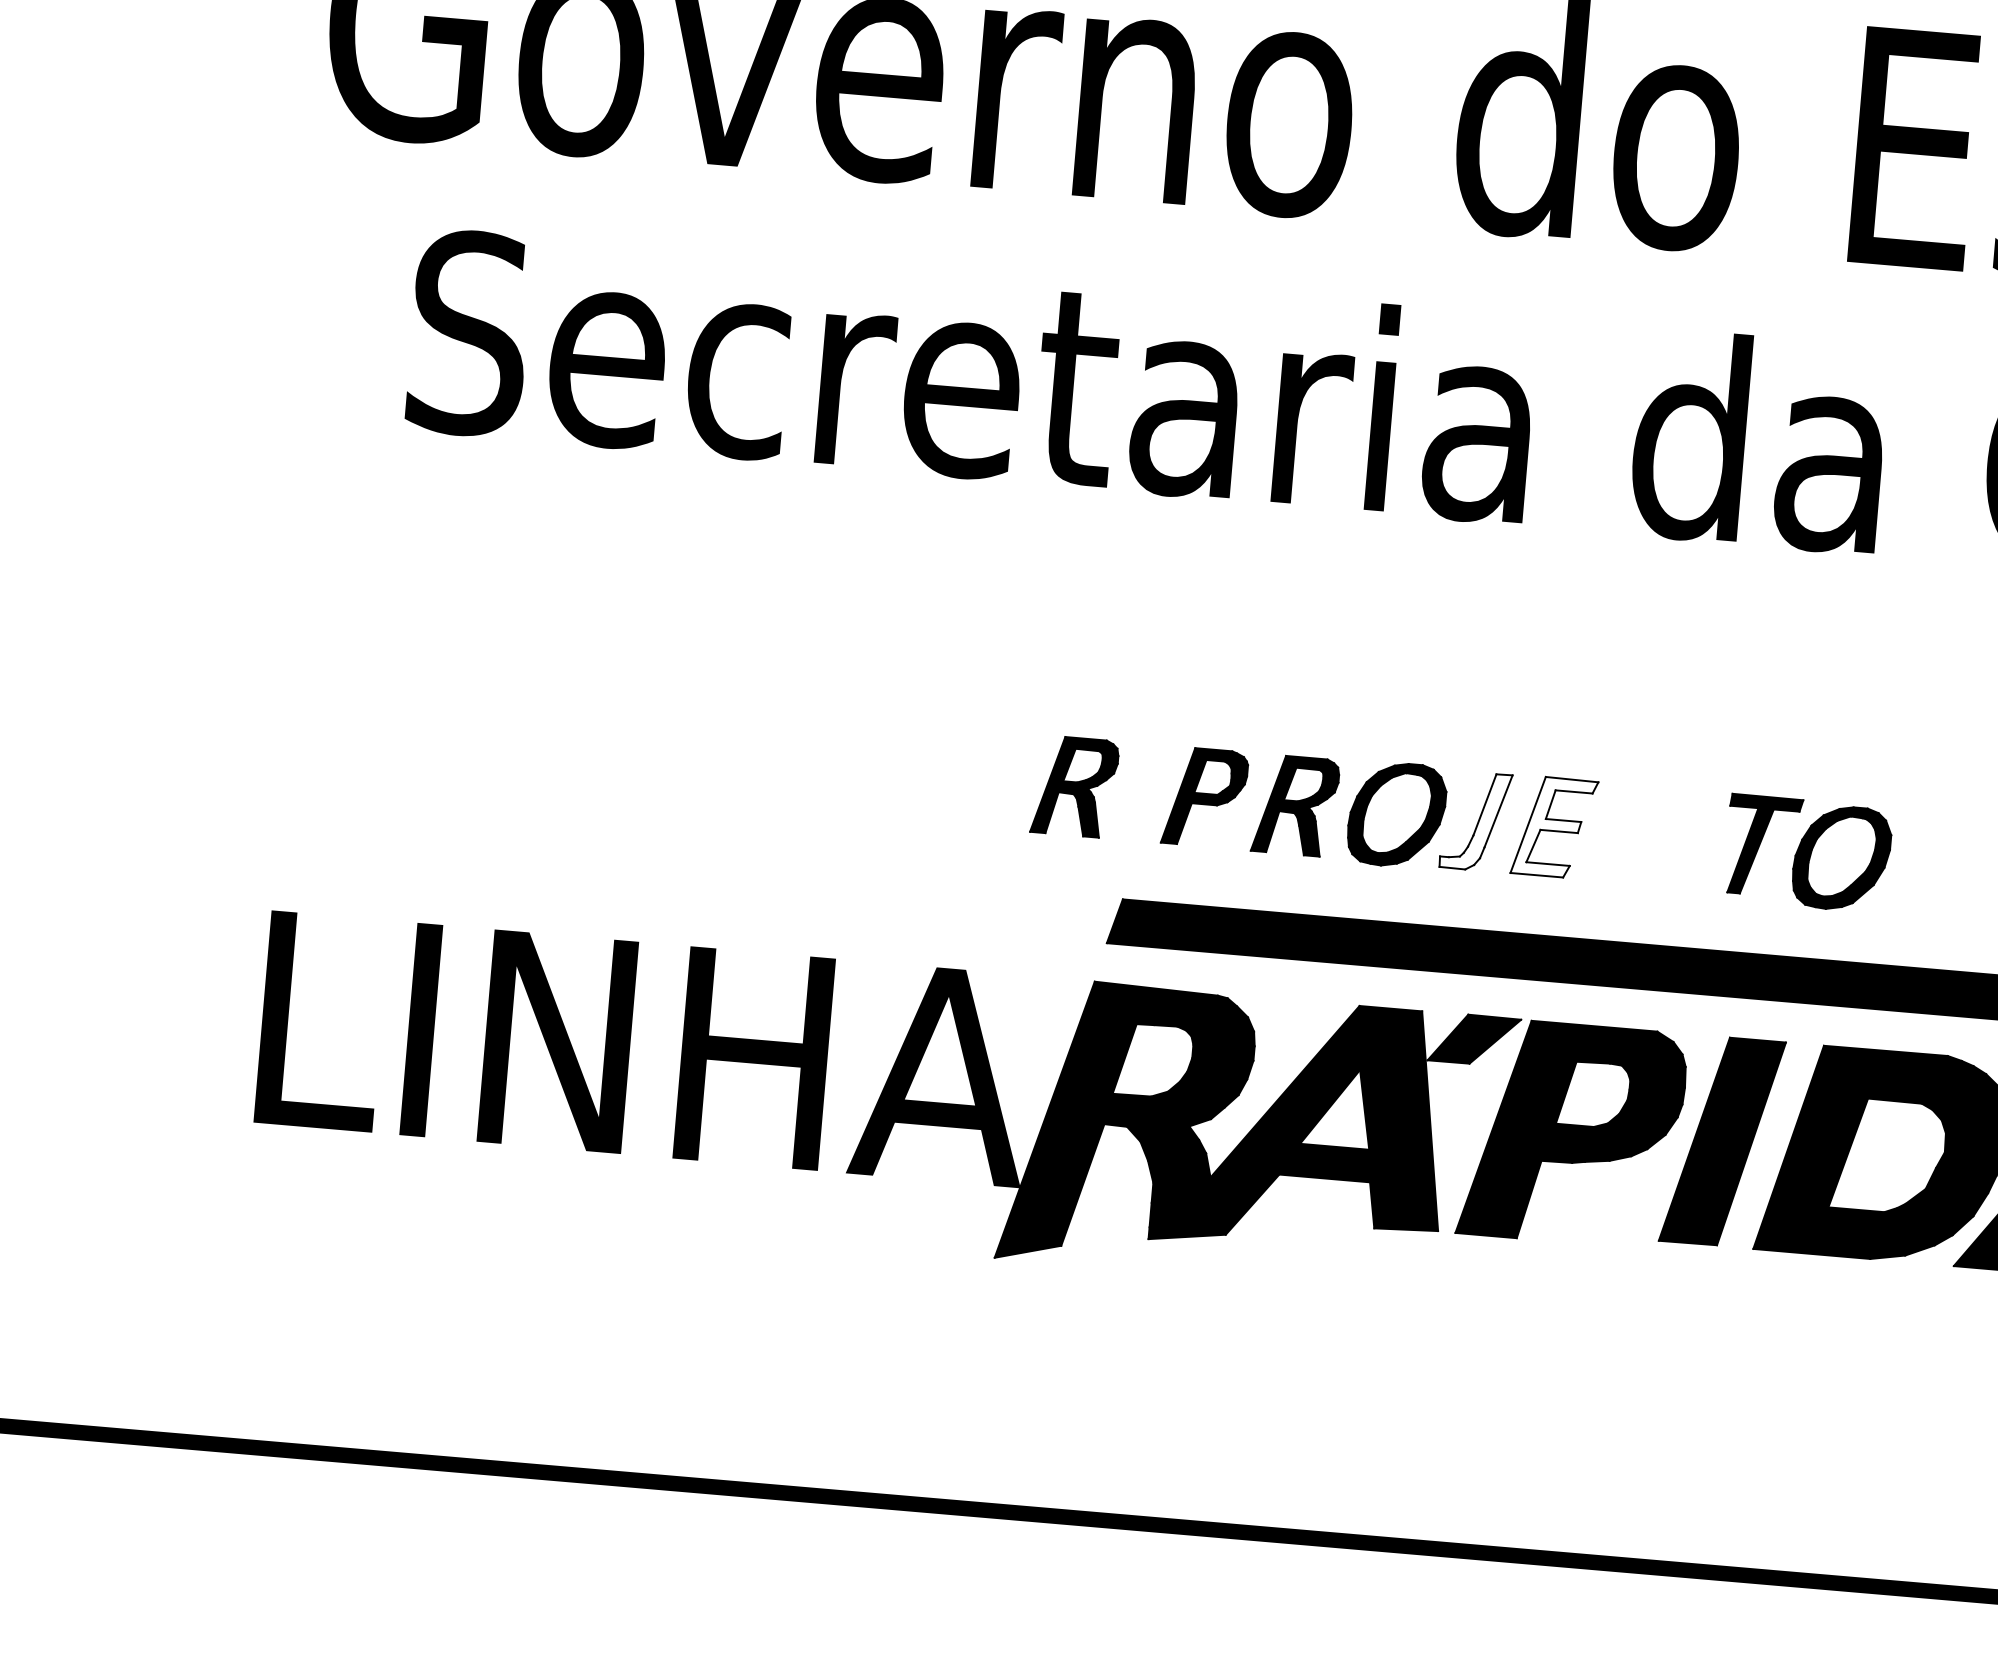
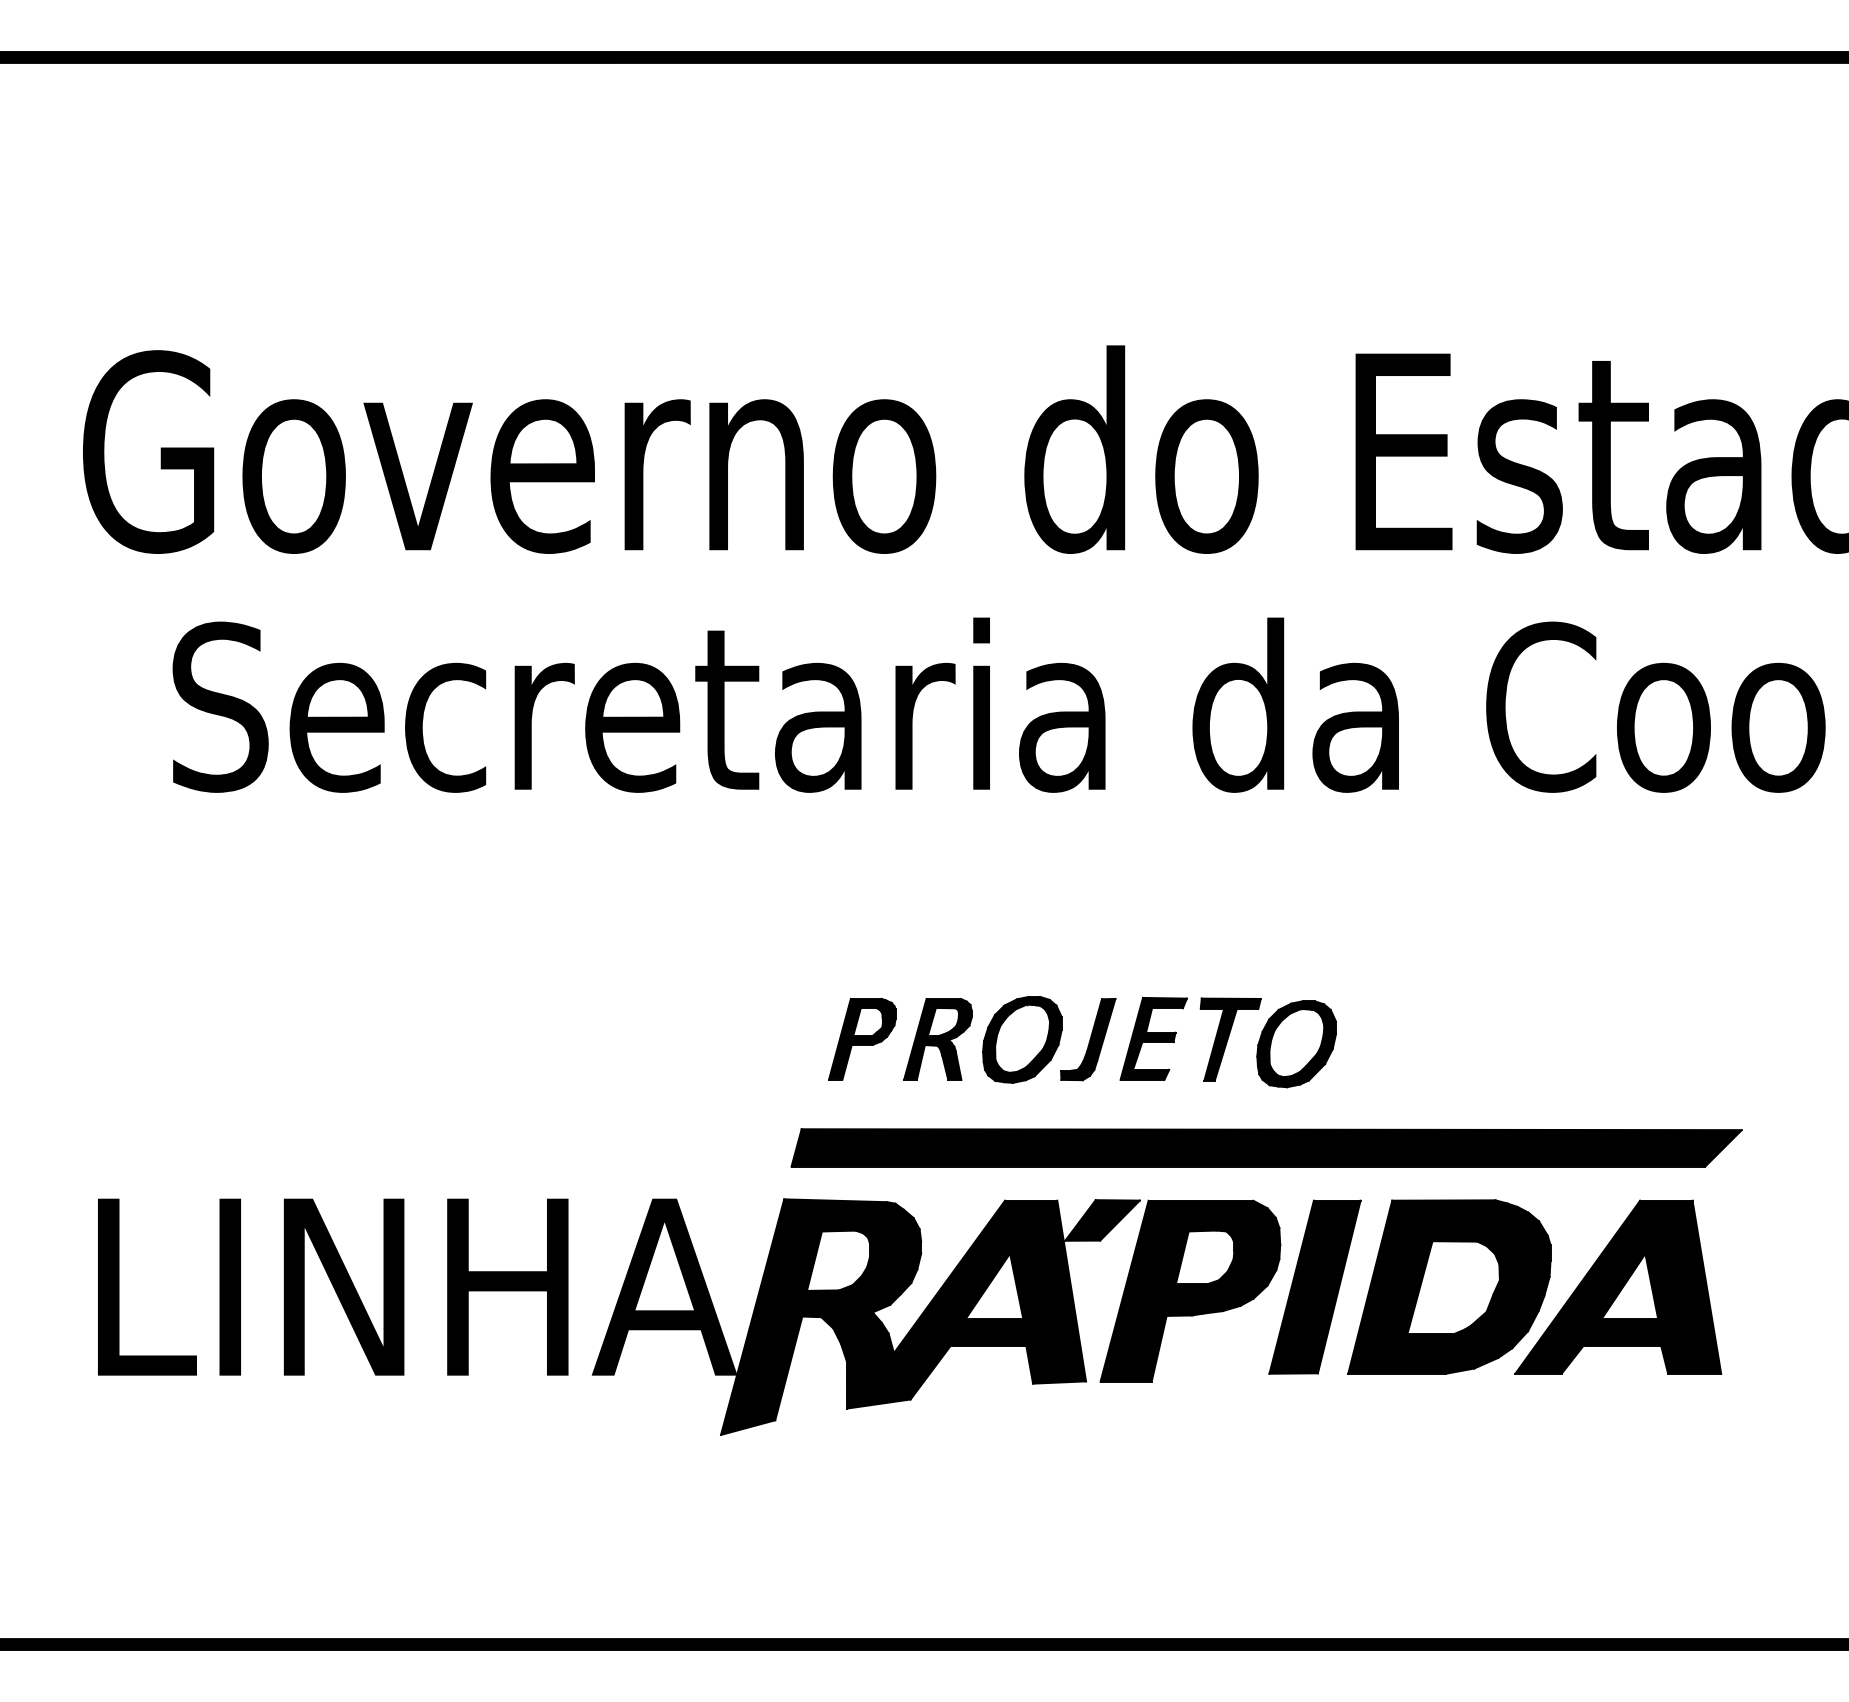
part: (1074, 786) -> (753, 1039), removed
fill: (1476, 821) -> (1088, 1039), added
fill: (1554, 826) -> (1153, 1038), added
part: (1806, 853) -> (1267, 1042), moved

